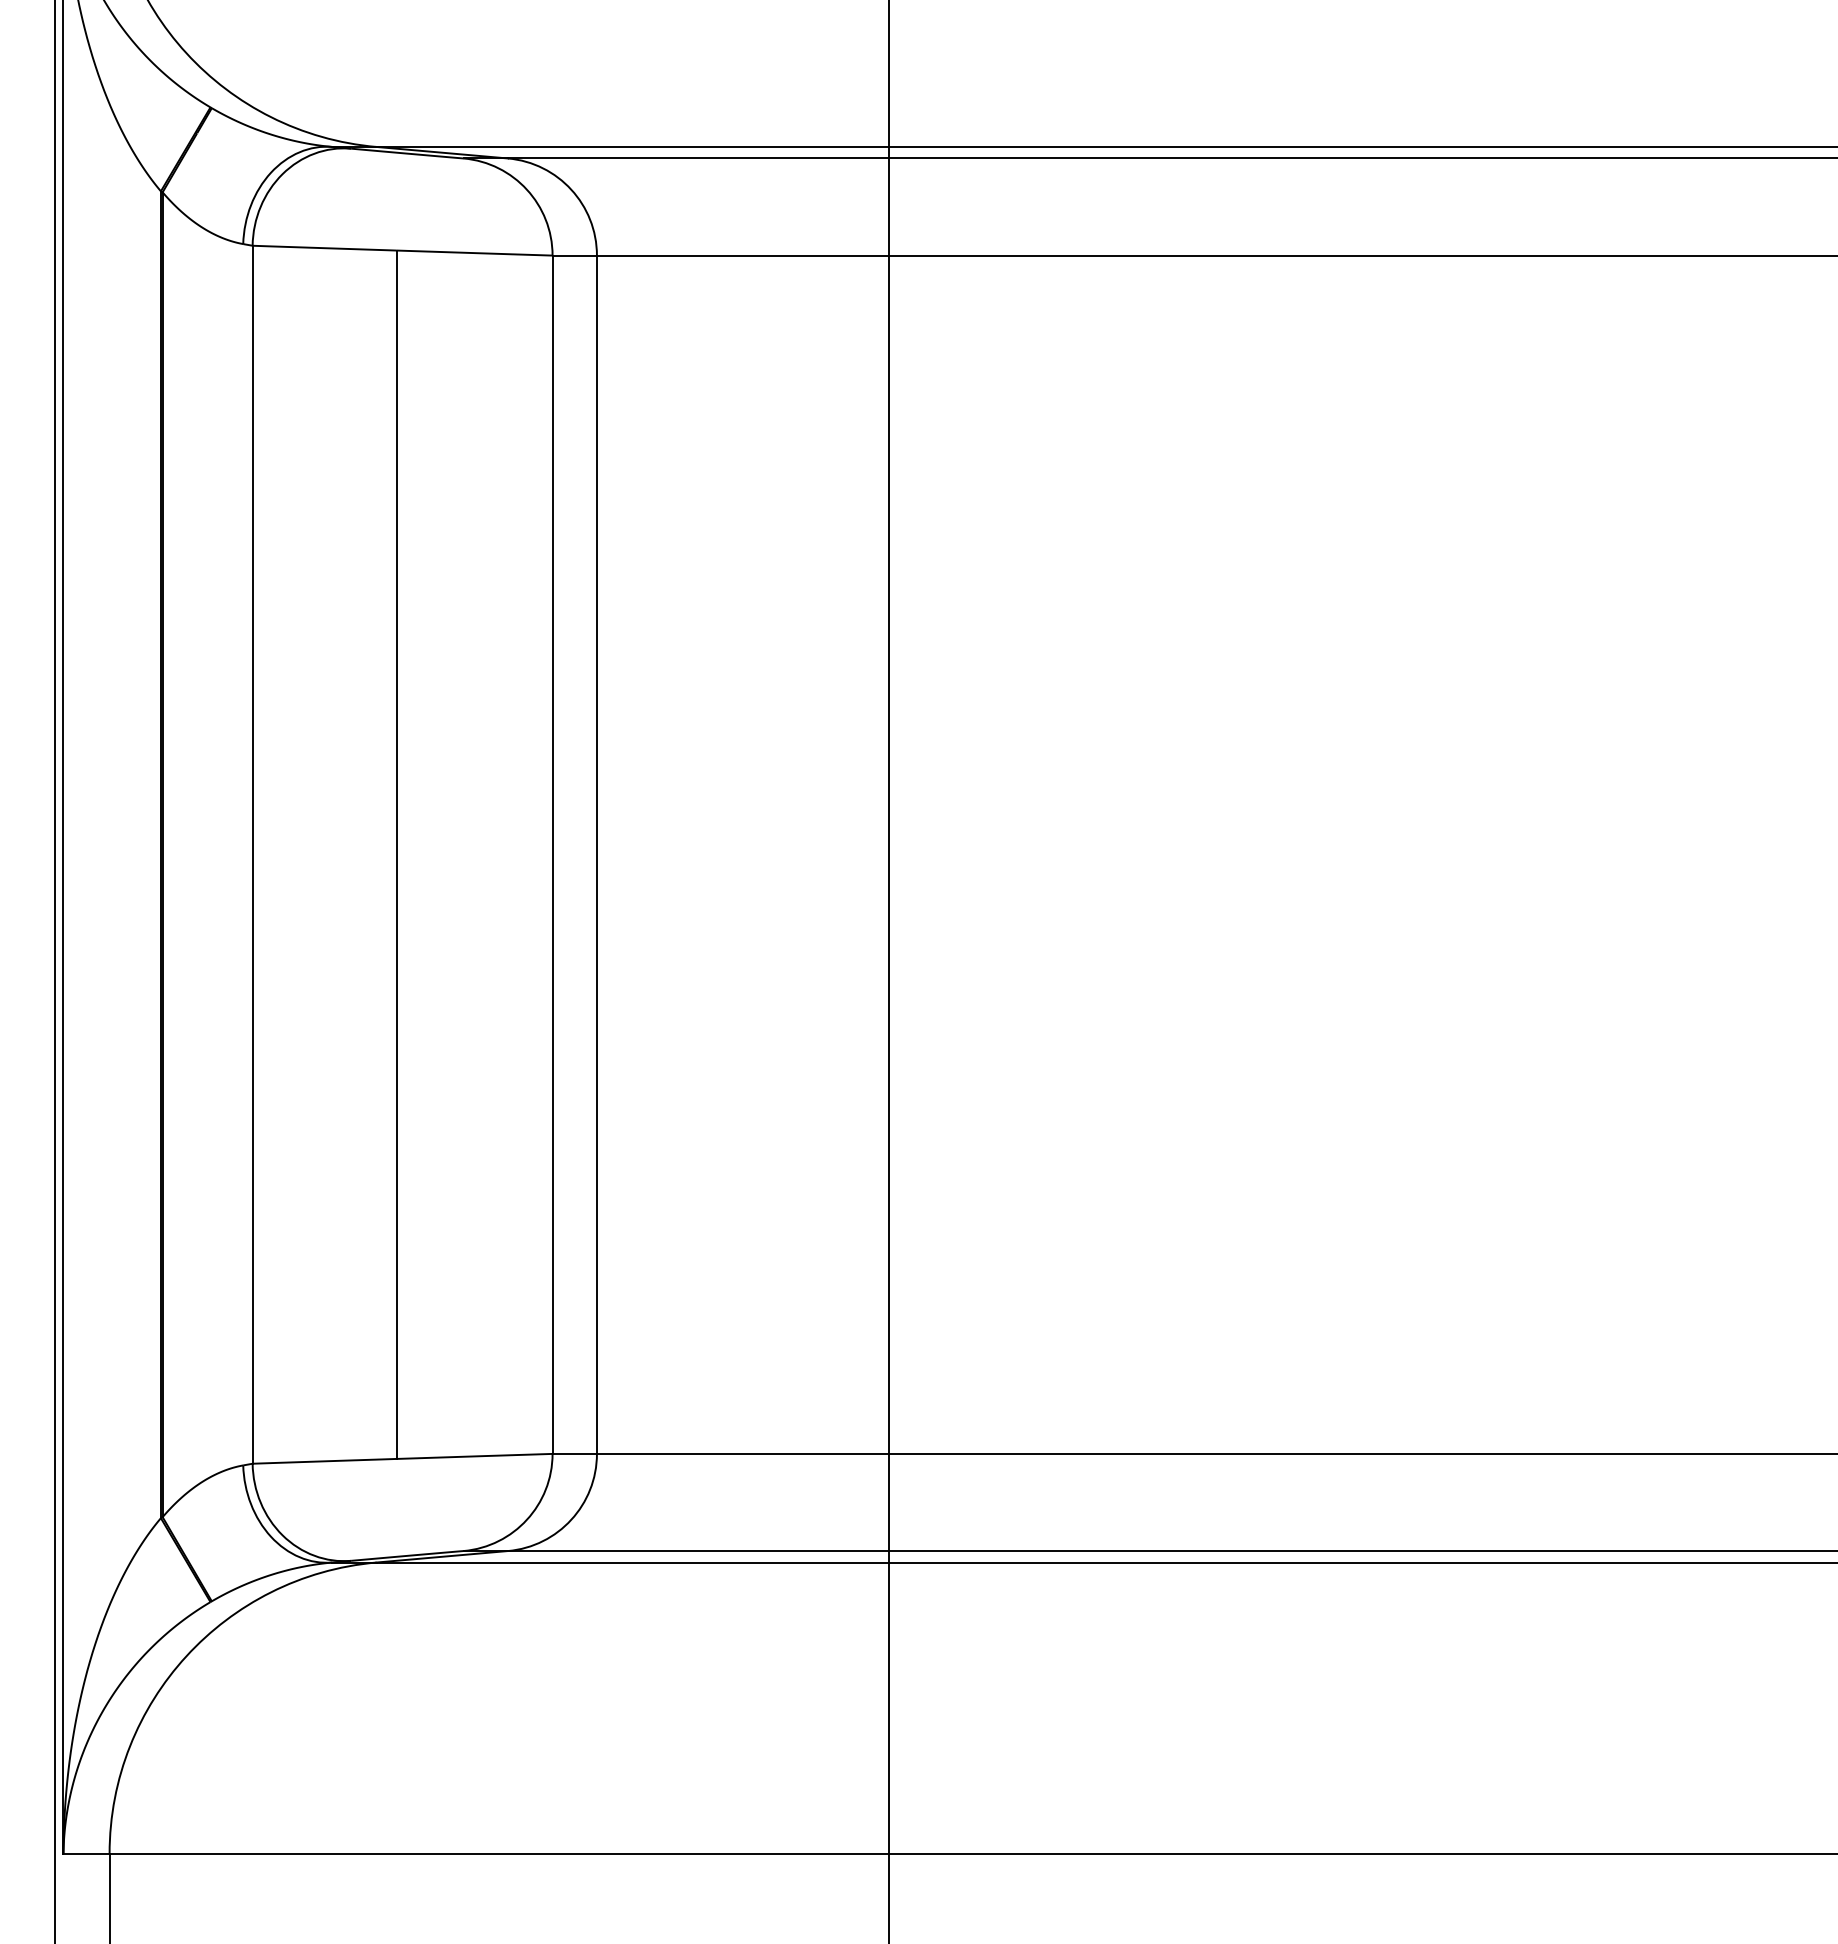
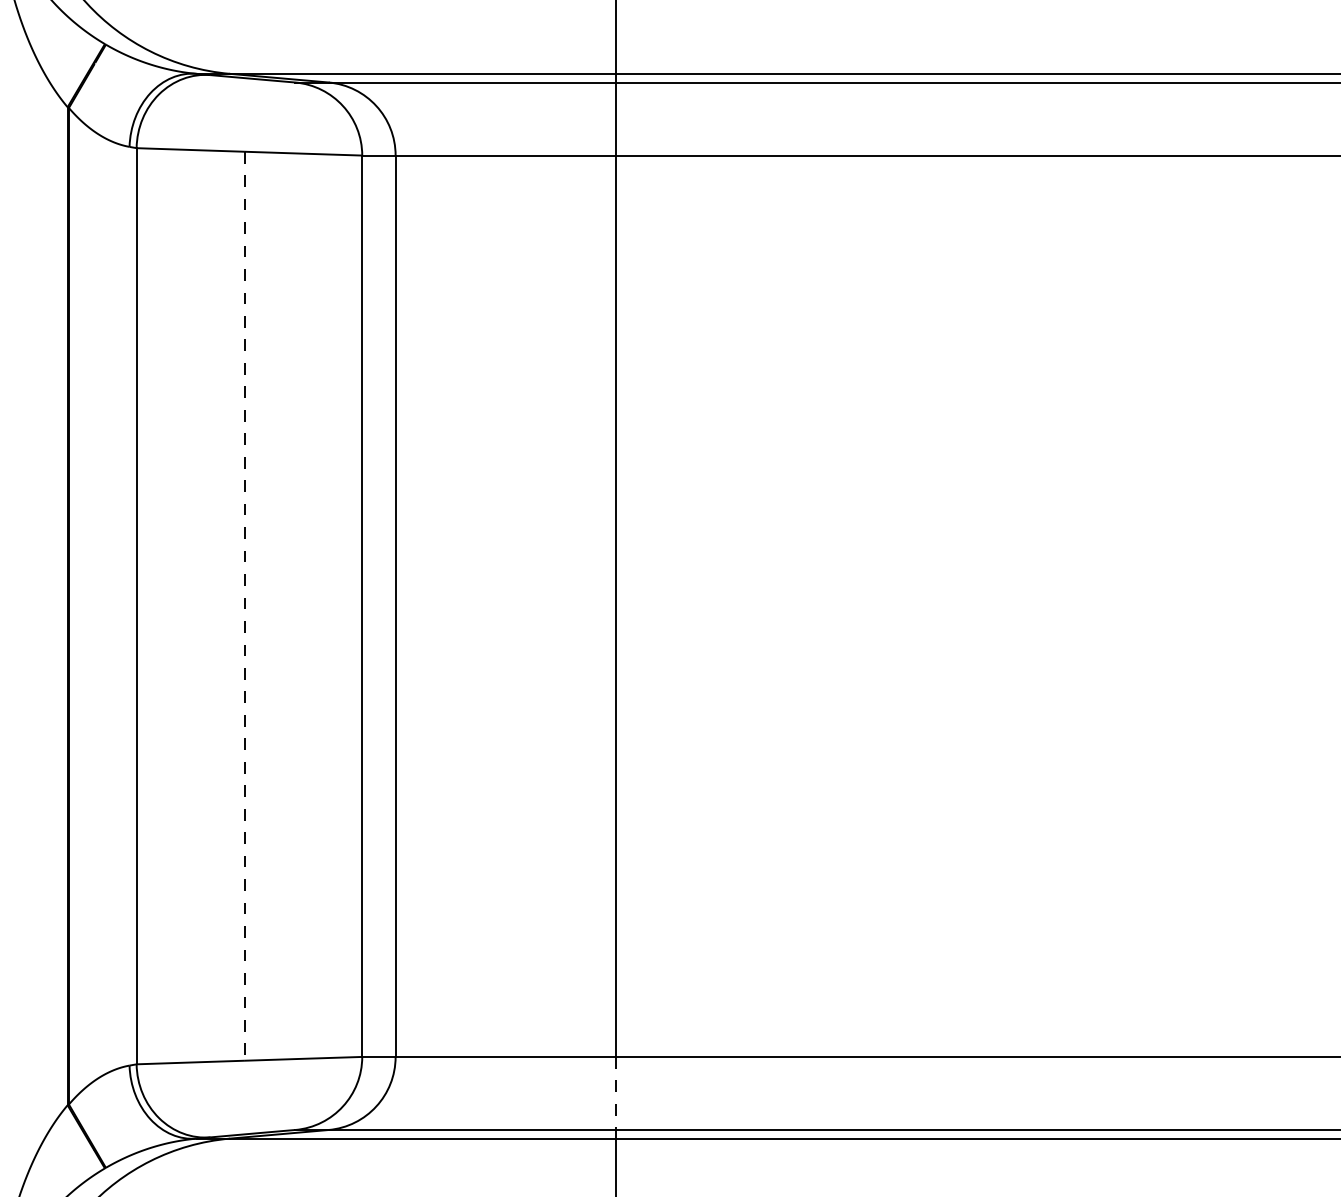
line: (396, 855) -> (244, 606), solid -> dashed
line: (889, 1502) -> (615, 1093), solid -> dashed

